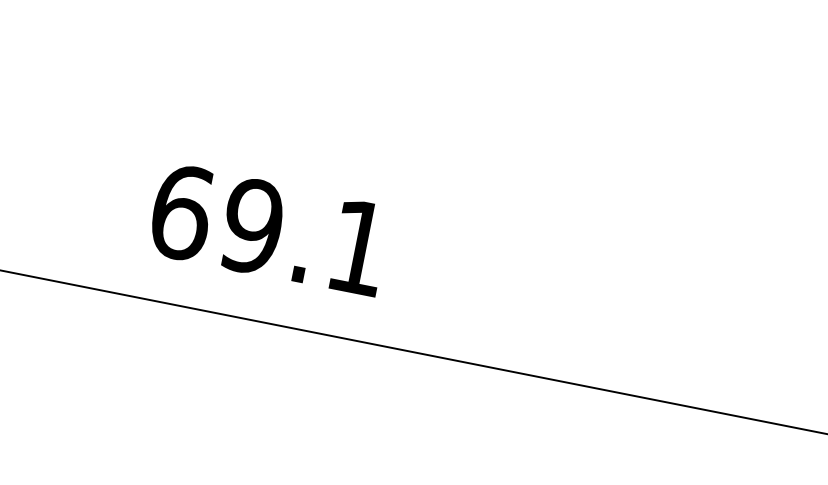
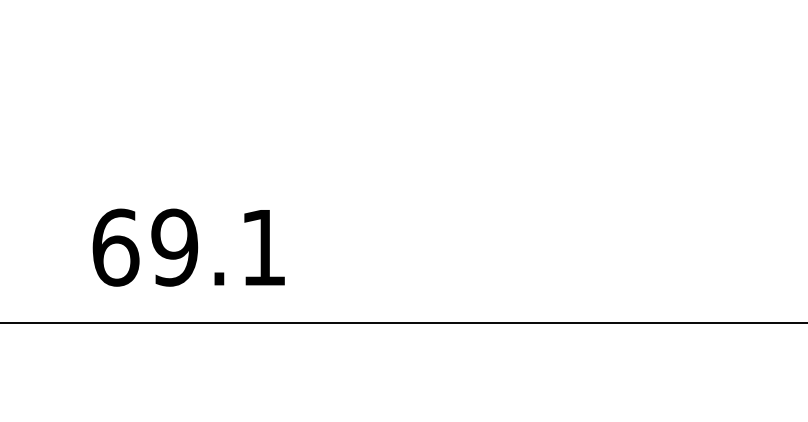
text: (268, 229) -> (188, 247), moved

